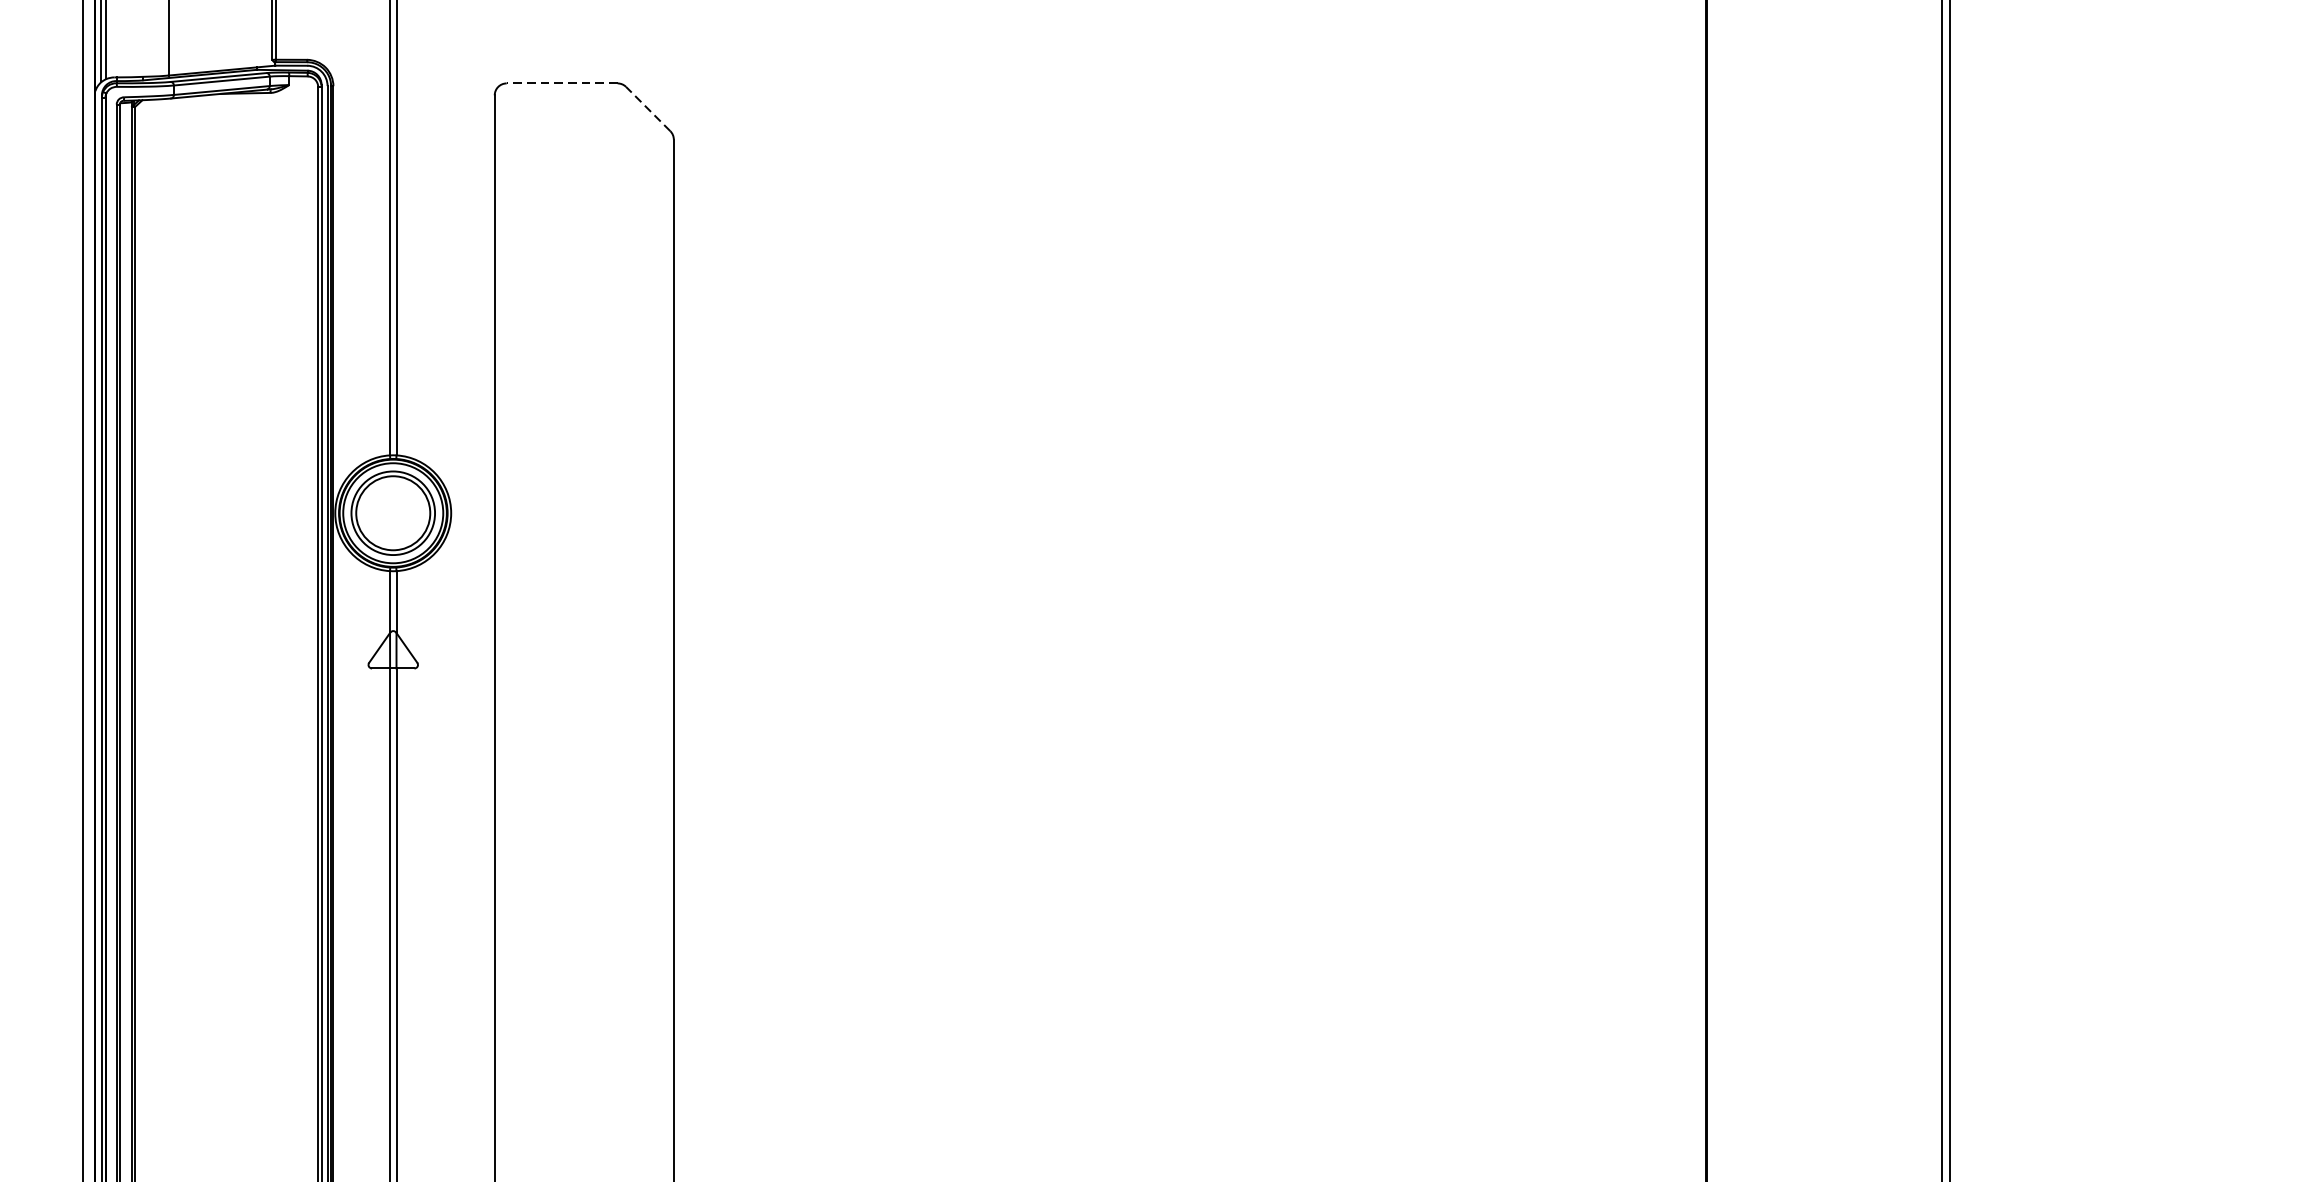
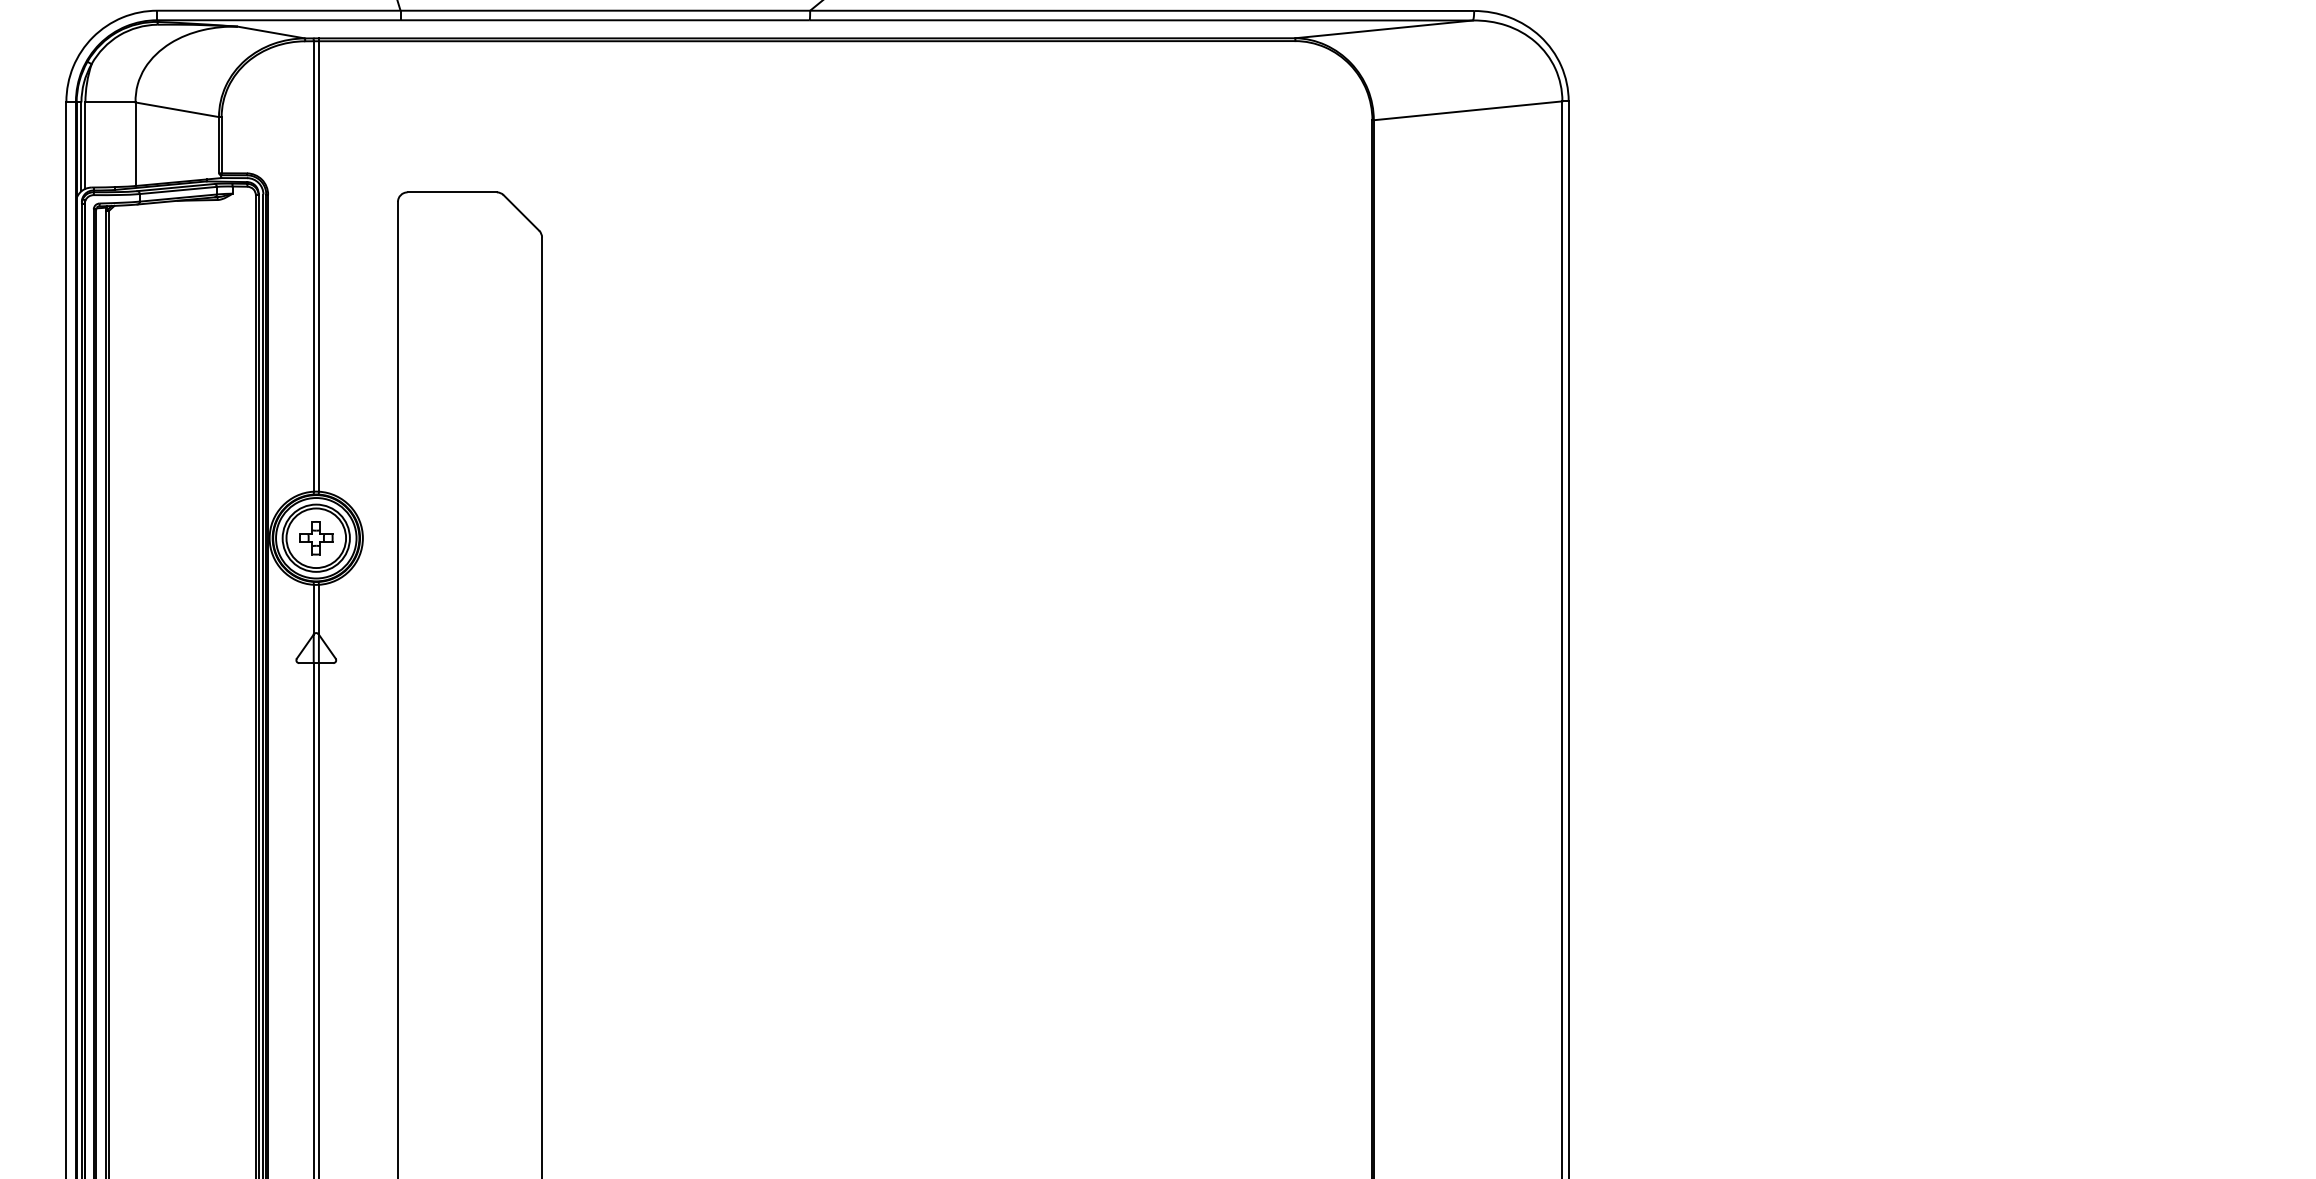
line: (562, 83) -> (452, 192), dashed -> solid
line: (648, 108) -> (521, 212), dashed -> solid
part: (393, 513) -> (316, 538), added

